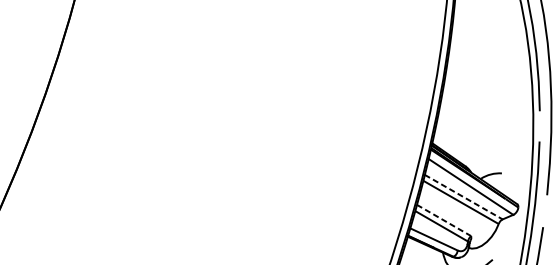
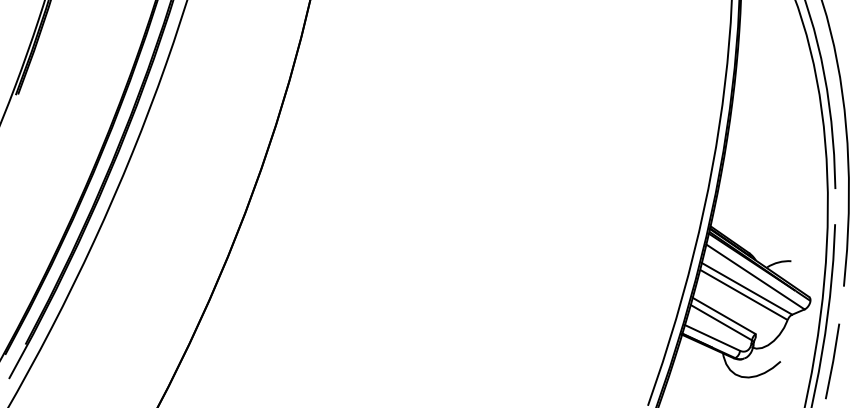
line: (464, 197) -> (747, 289), dashed -> solid
line: (444, 220) -> (724, 316), dashed -> solid

